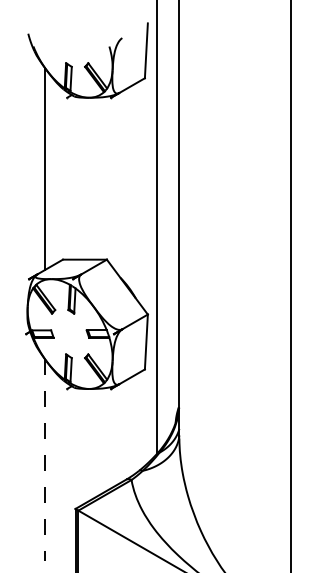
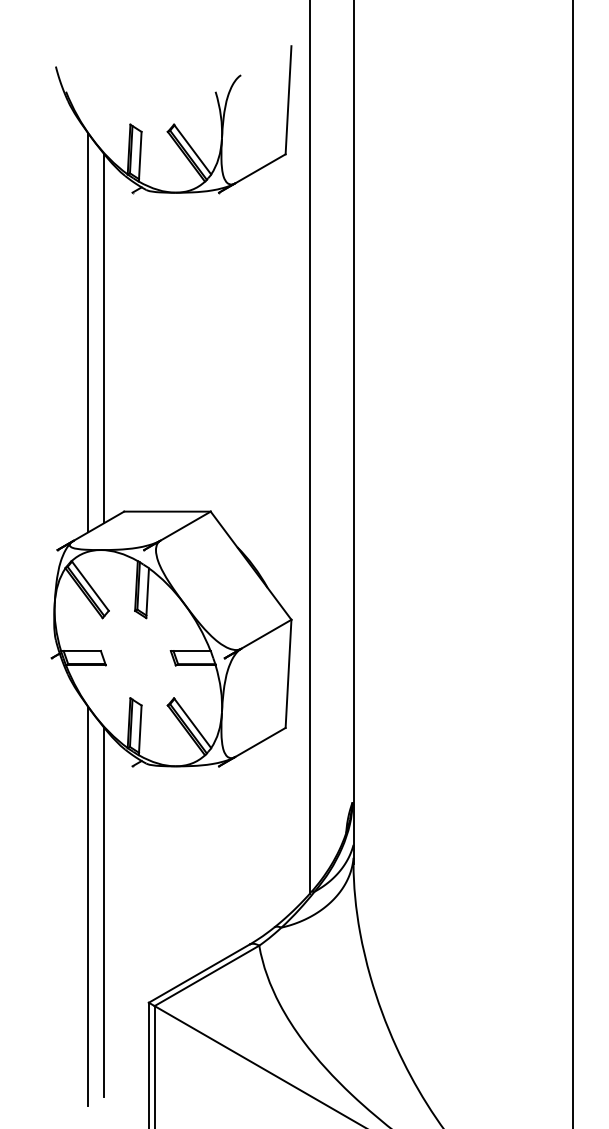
line: (52, 171) -> (103, 337), added
line: (44, 460) -> (87, 907), dashed -> solid
line: (52, 462) -> (103, 911), added

